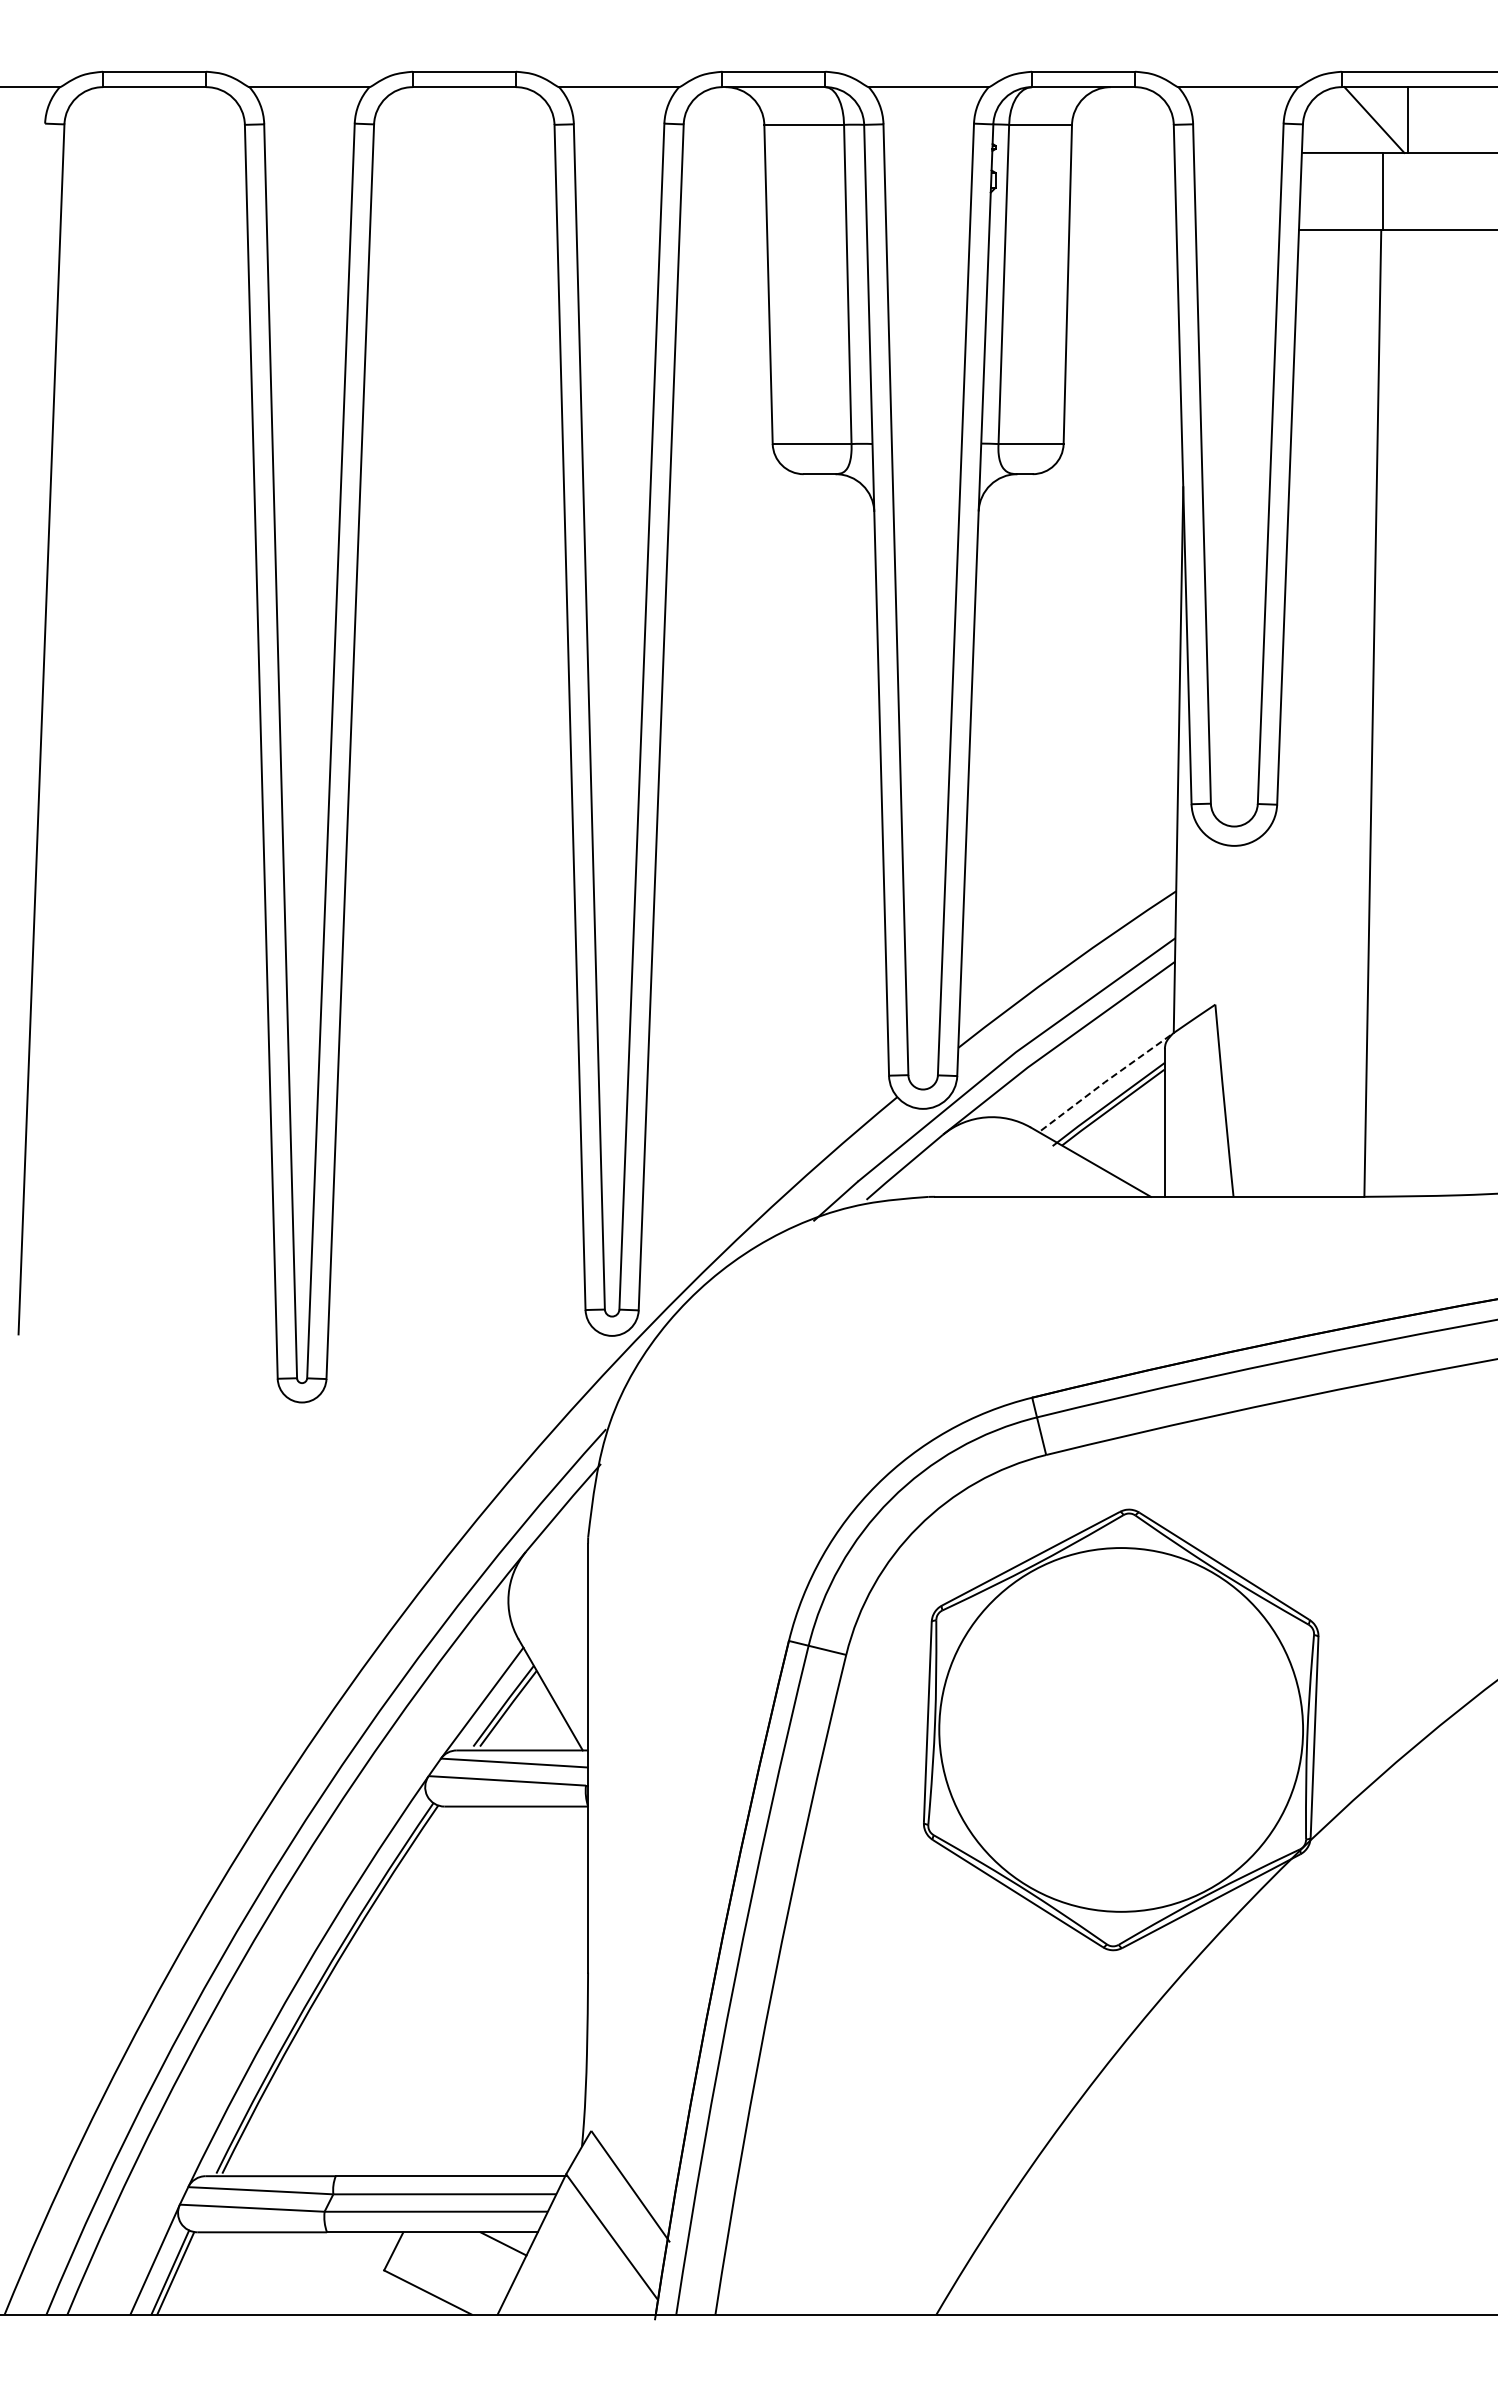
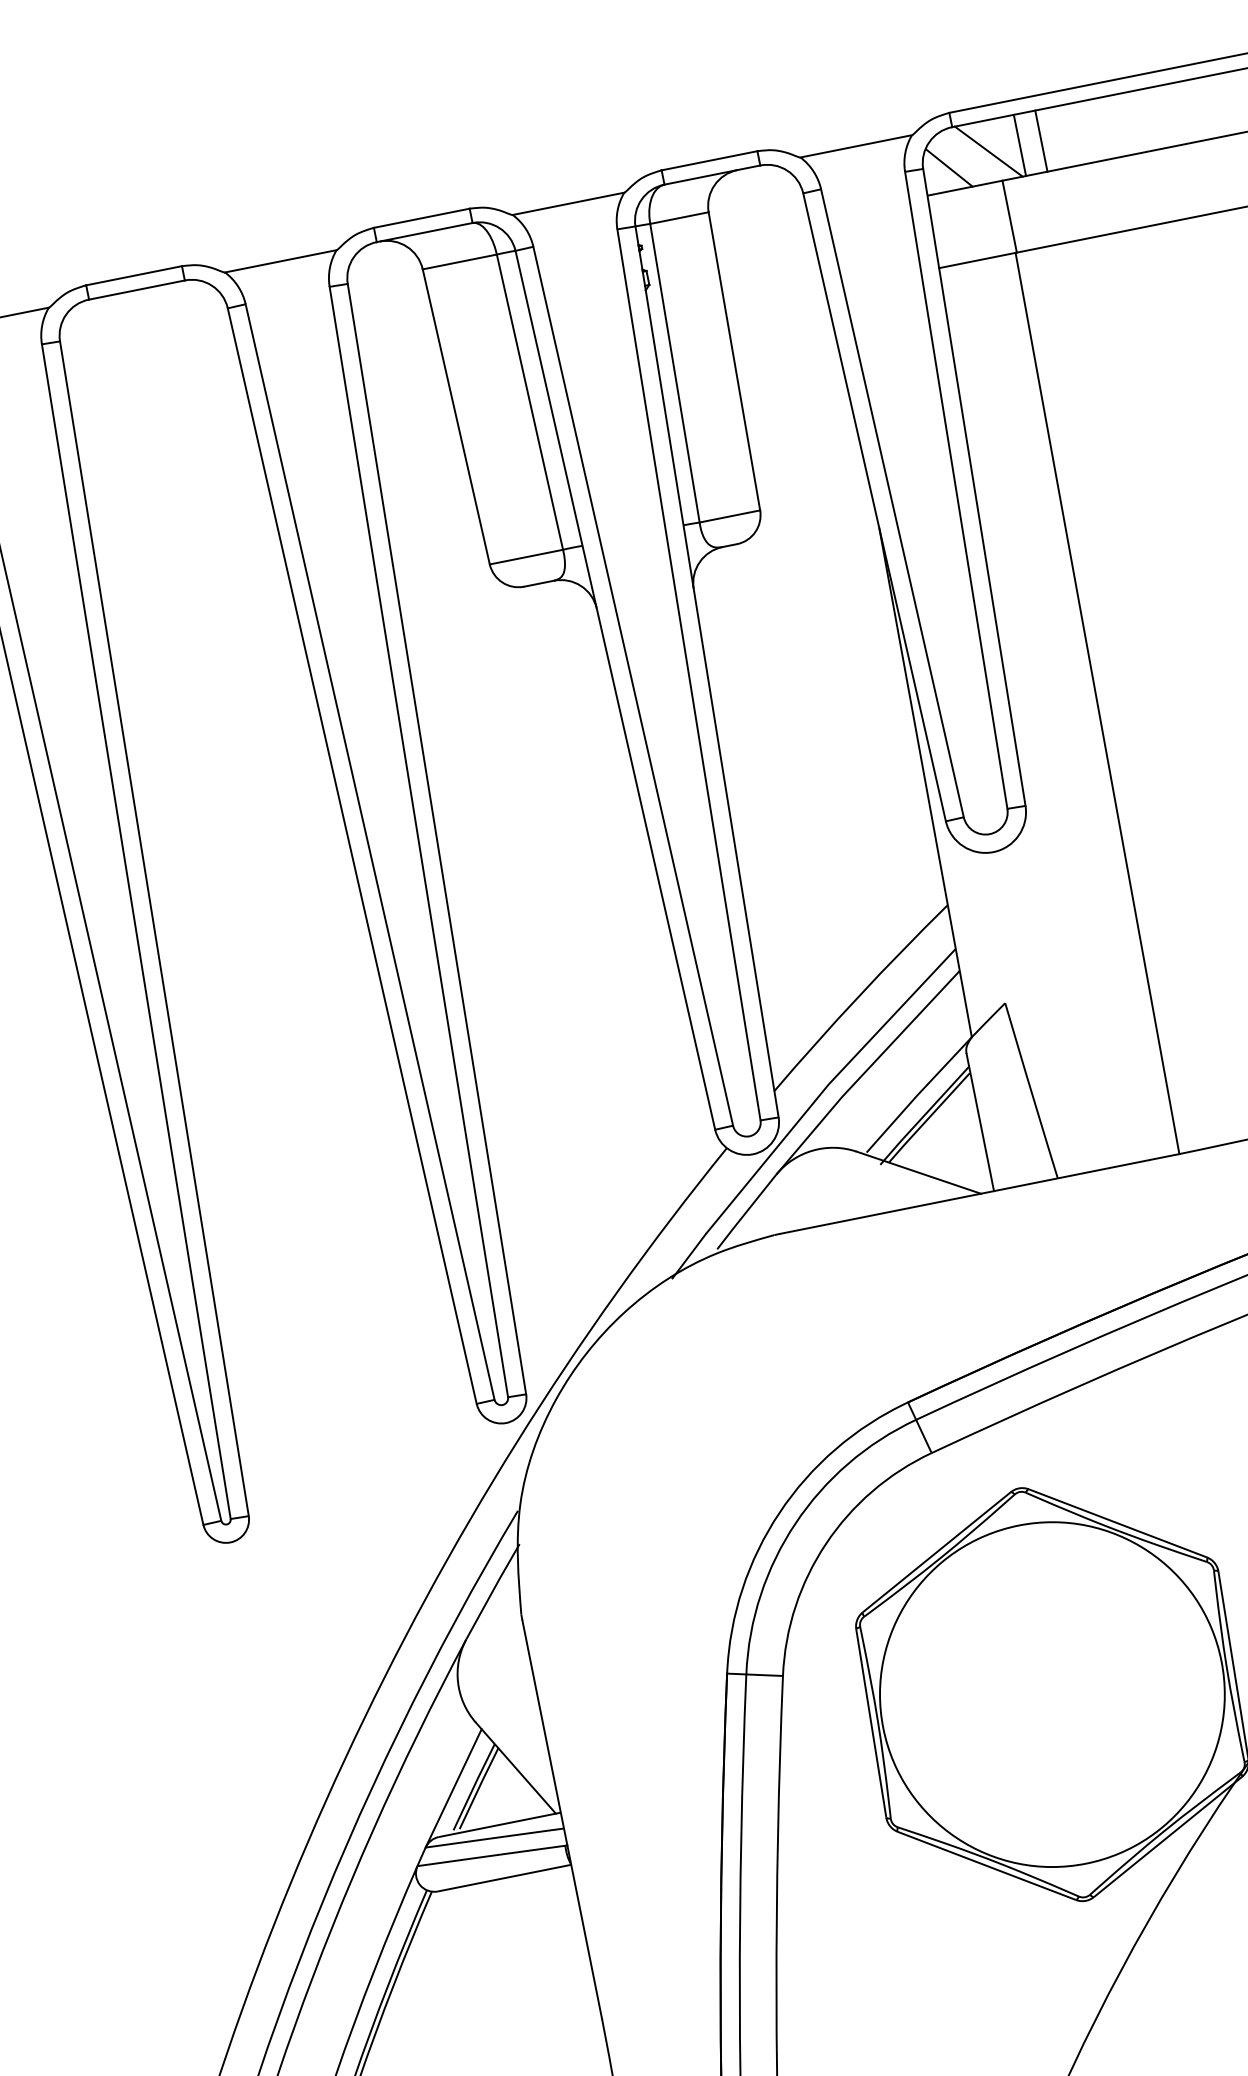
line: (1431, 119) -> (1041, 140), added
line: (1330, 128) -> (949, 167), added
line: (1106, 1081) -> (918, 1094), dashed -> solid

